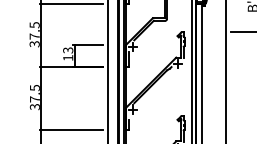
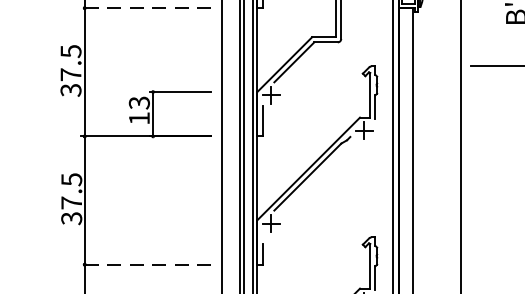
line: (71, 4) -> (146, 9), solid -> dashed
line: (71, 129) -> (146, 264), solid -> dashed

